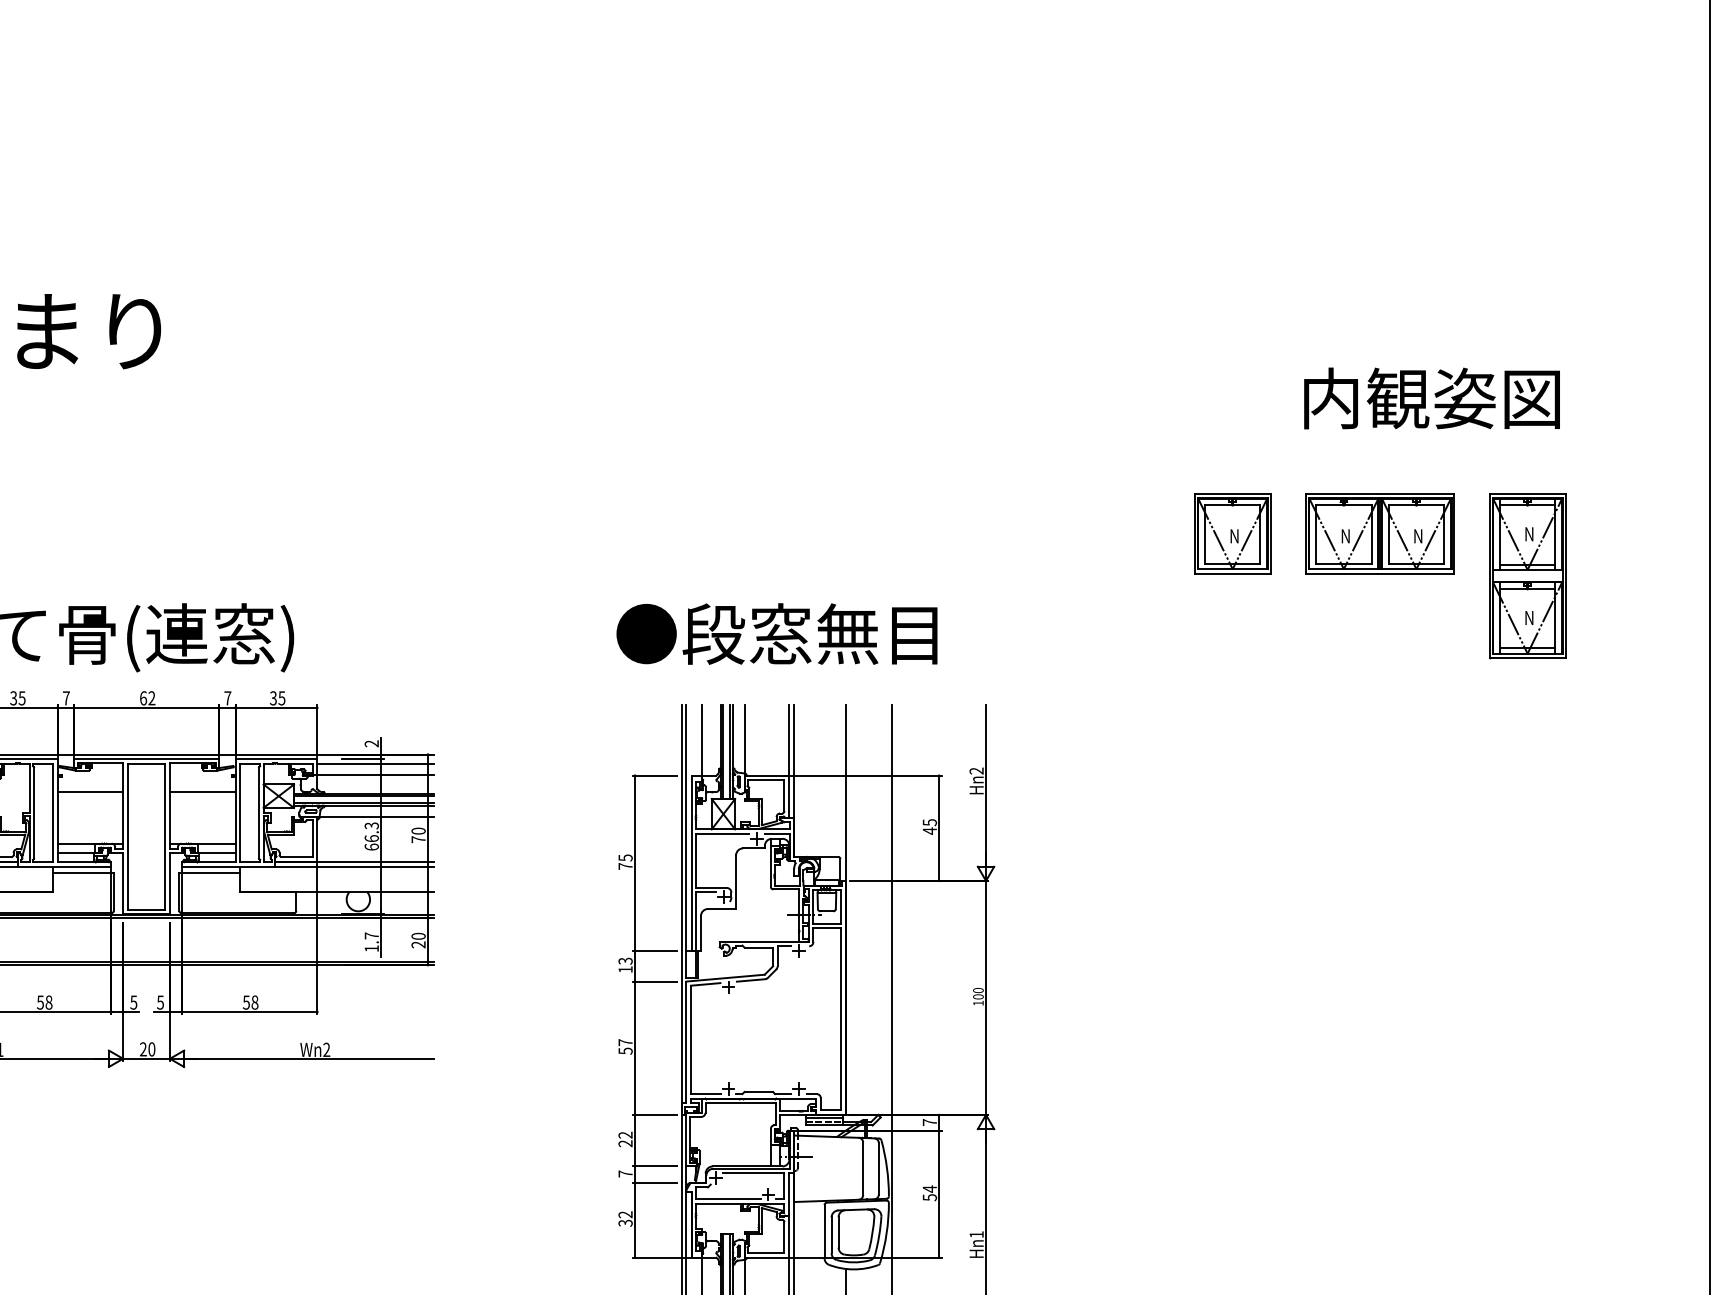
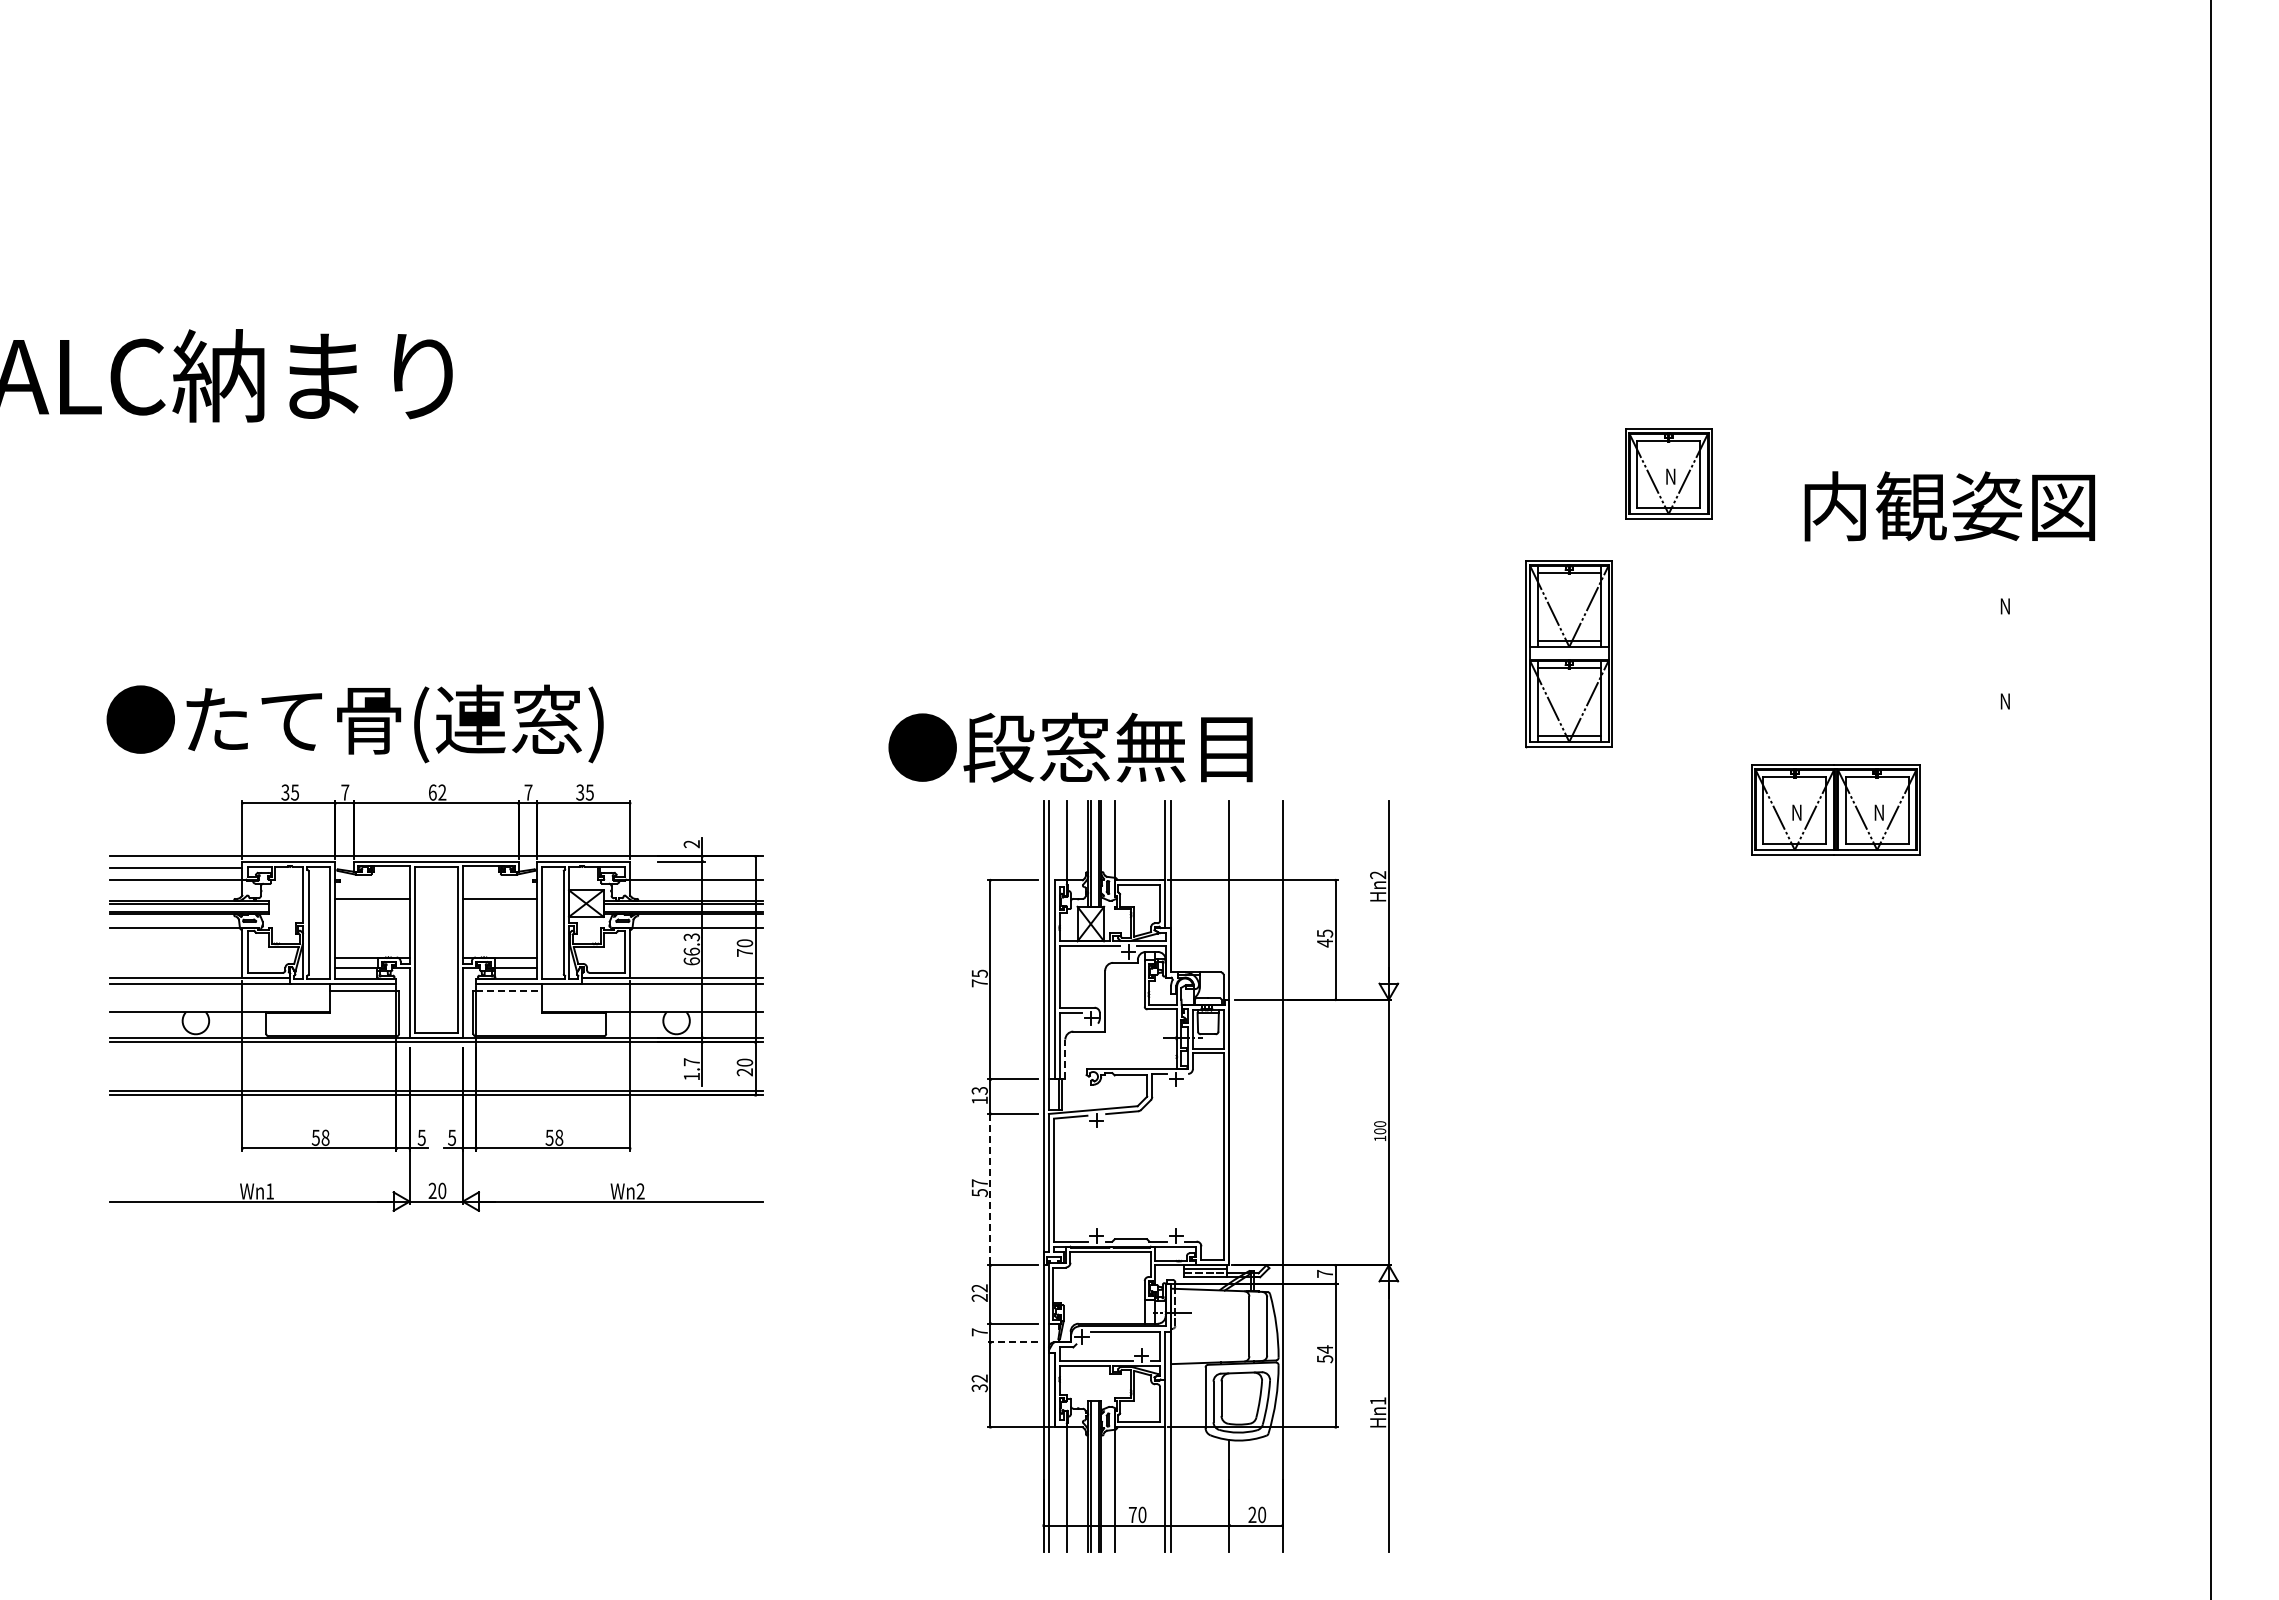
text: (1431, 398) -> (1949, 506), moved
part: (1232, 533) -> (1668, 473), moved
part: (1379, 533) -> (1835, 809), moved
part: (1526, 576) -> (1568, 654), moved
text: (776, 633) -> (1070, 747), moved
line: (375, 764) -> (696, 867), removed
line: (211, 872) -> (509, 990), solid -> dashed
line: (701, 933) -> (1065, 1059), solid -> dashed
line: (635, 1048) -> (990, 1189), solid -> dashed
line: (654, 1182) -> (1012, 1342), solid -> dashed

